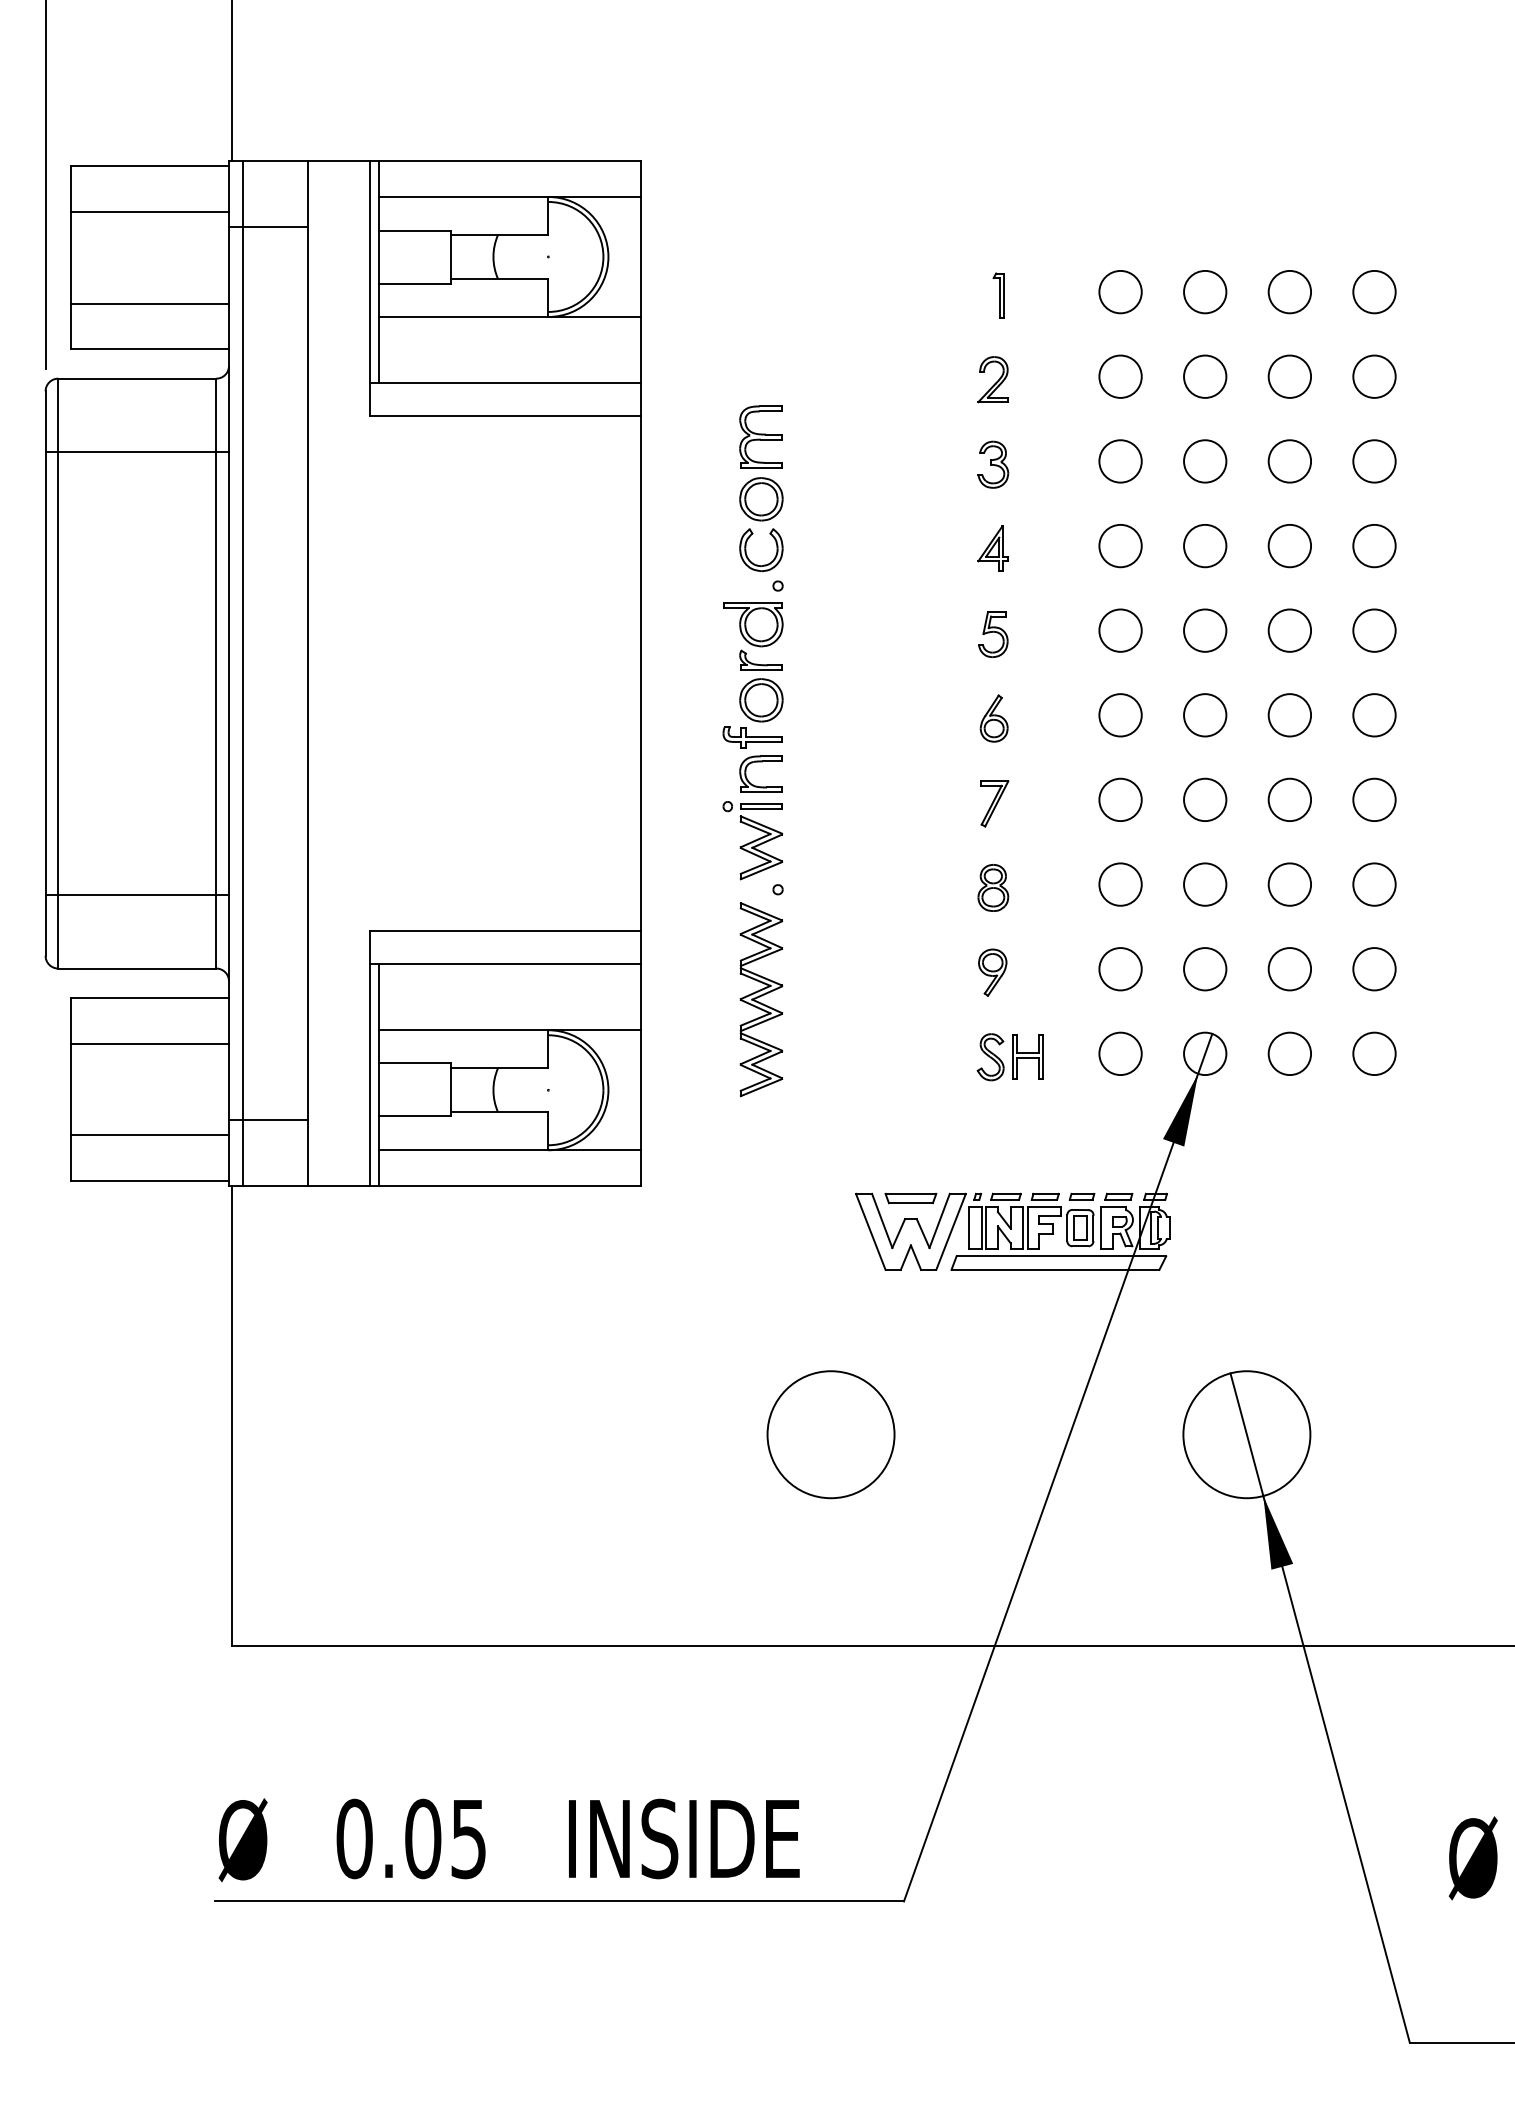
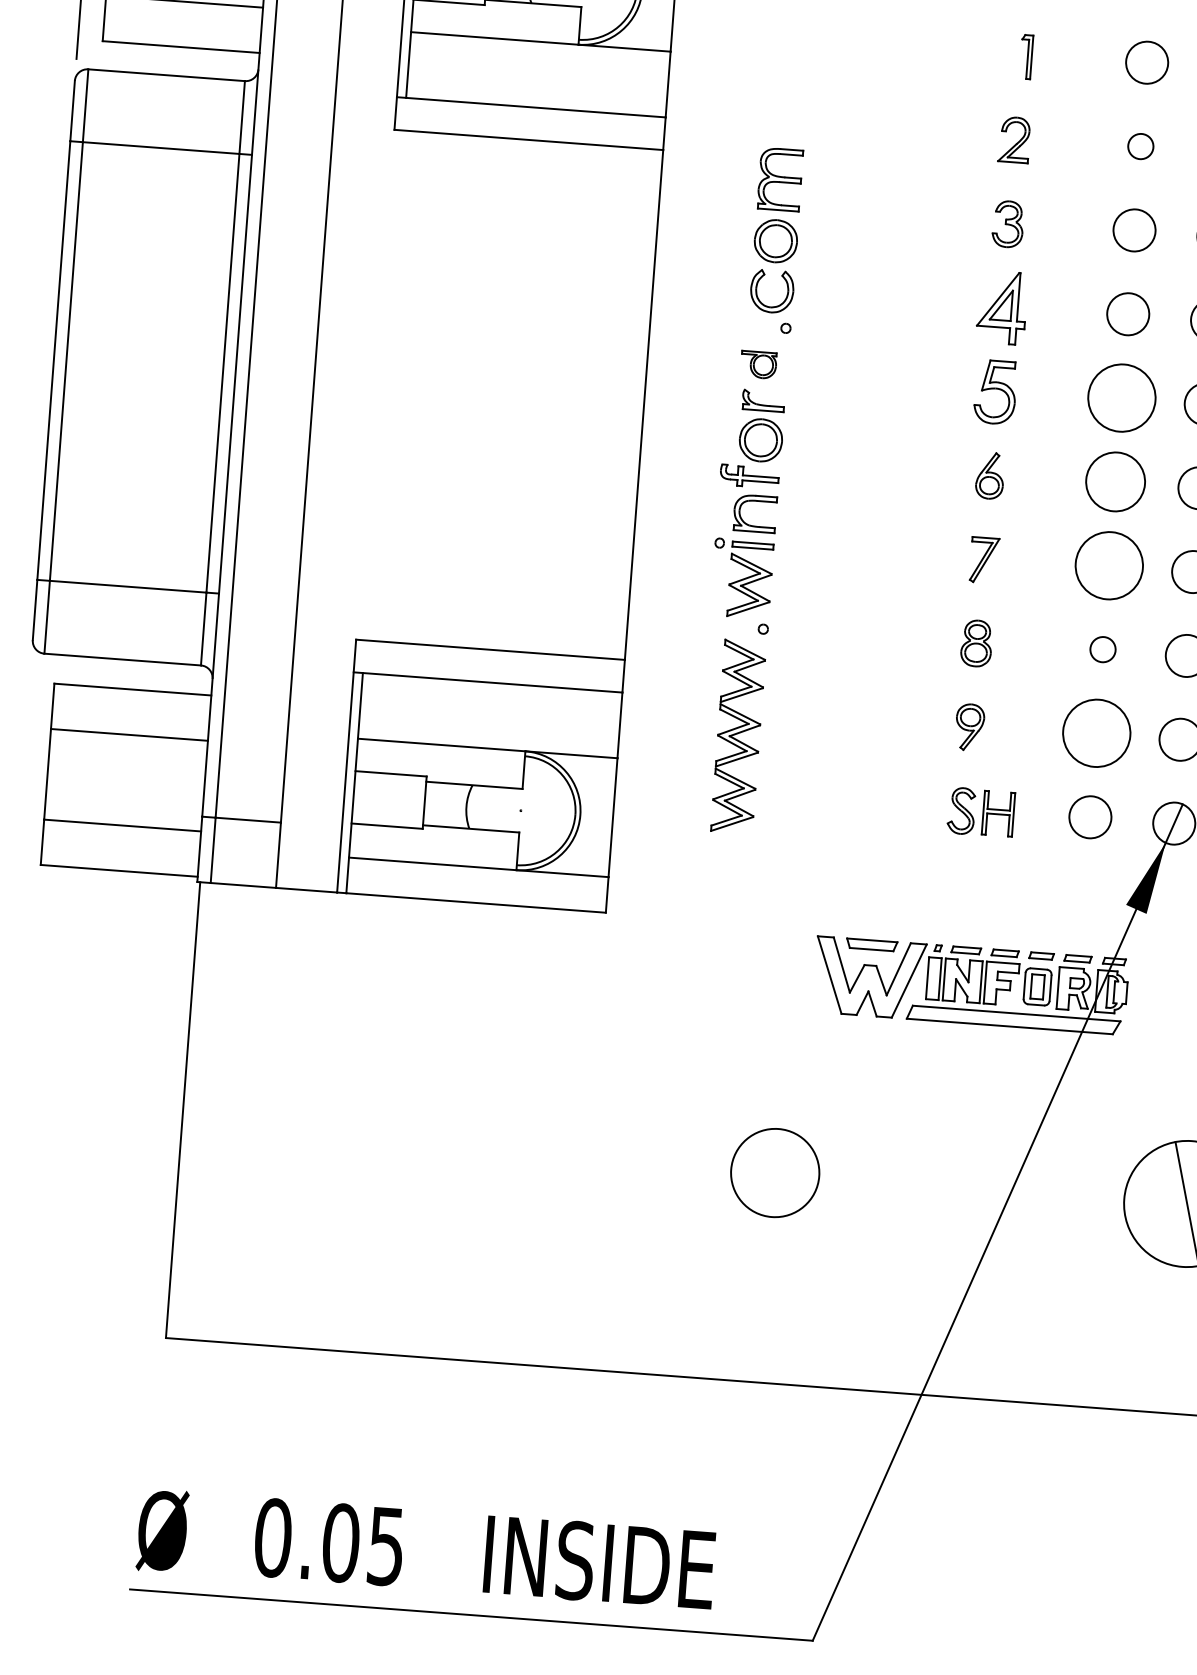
circle: (1120, 376) -> (1140, 146), size x0.6
part: (992, 548) -> (1001, 307), size x1.6
part: (753, 624) -> (758, 364), size x0.6
circle: (1120, 630) -> (1121, 397), size x1.6
part: (993, 634) -> (995, 392), size x1.4
circle: (1120, 715) -> (1115, 482), size x1.4
circle: (1120, 799) -> (1109, 565), size x1.6
circle: (1120, 884) -> (1102, 649), size x0.6
circle: (1120, 969) -> (1096, 733), size x1.6
circle: (830, 1434) -> (774, 1172), size x0.7

